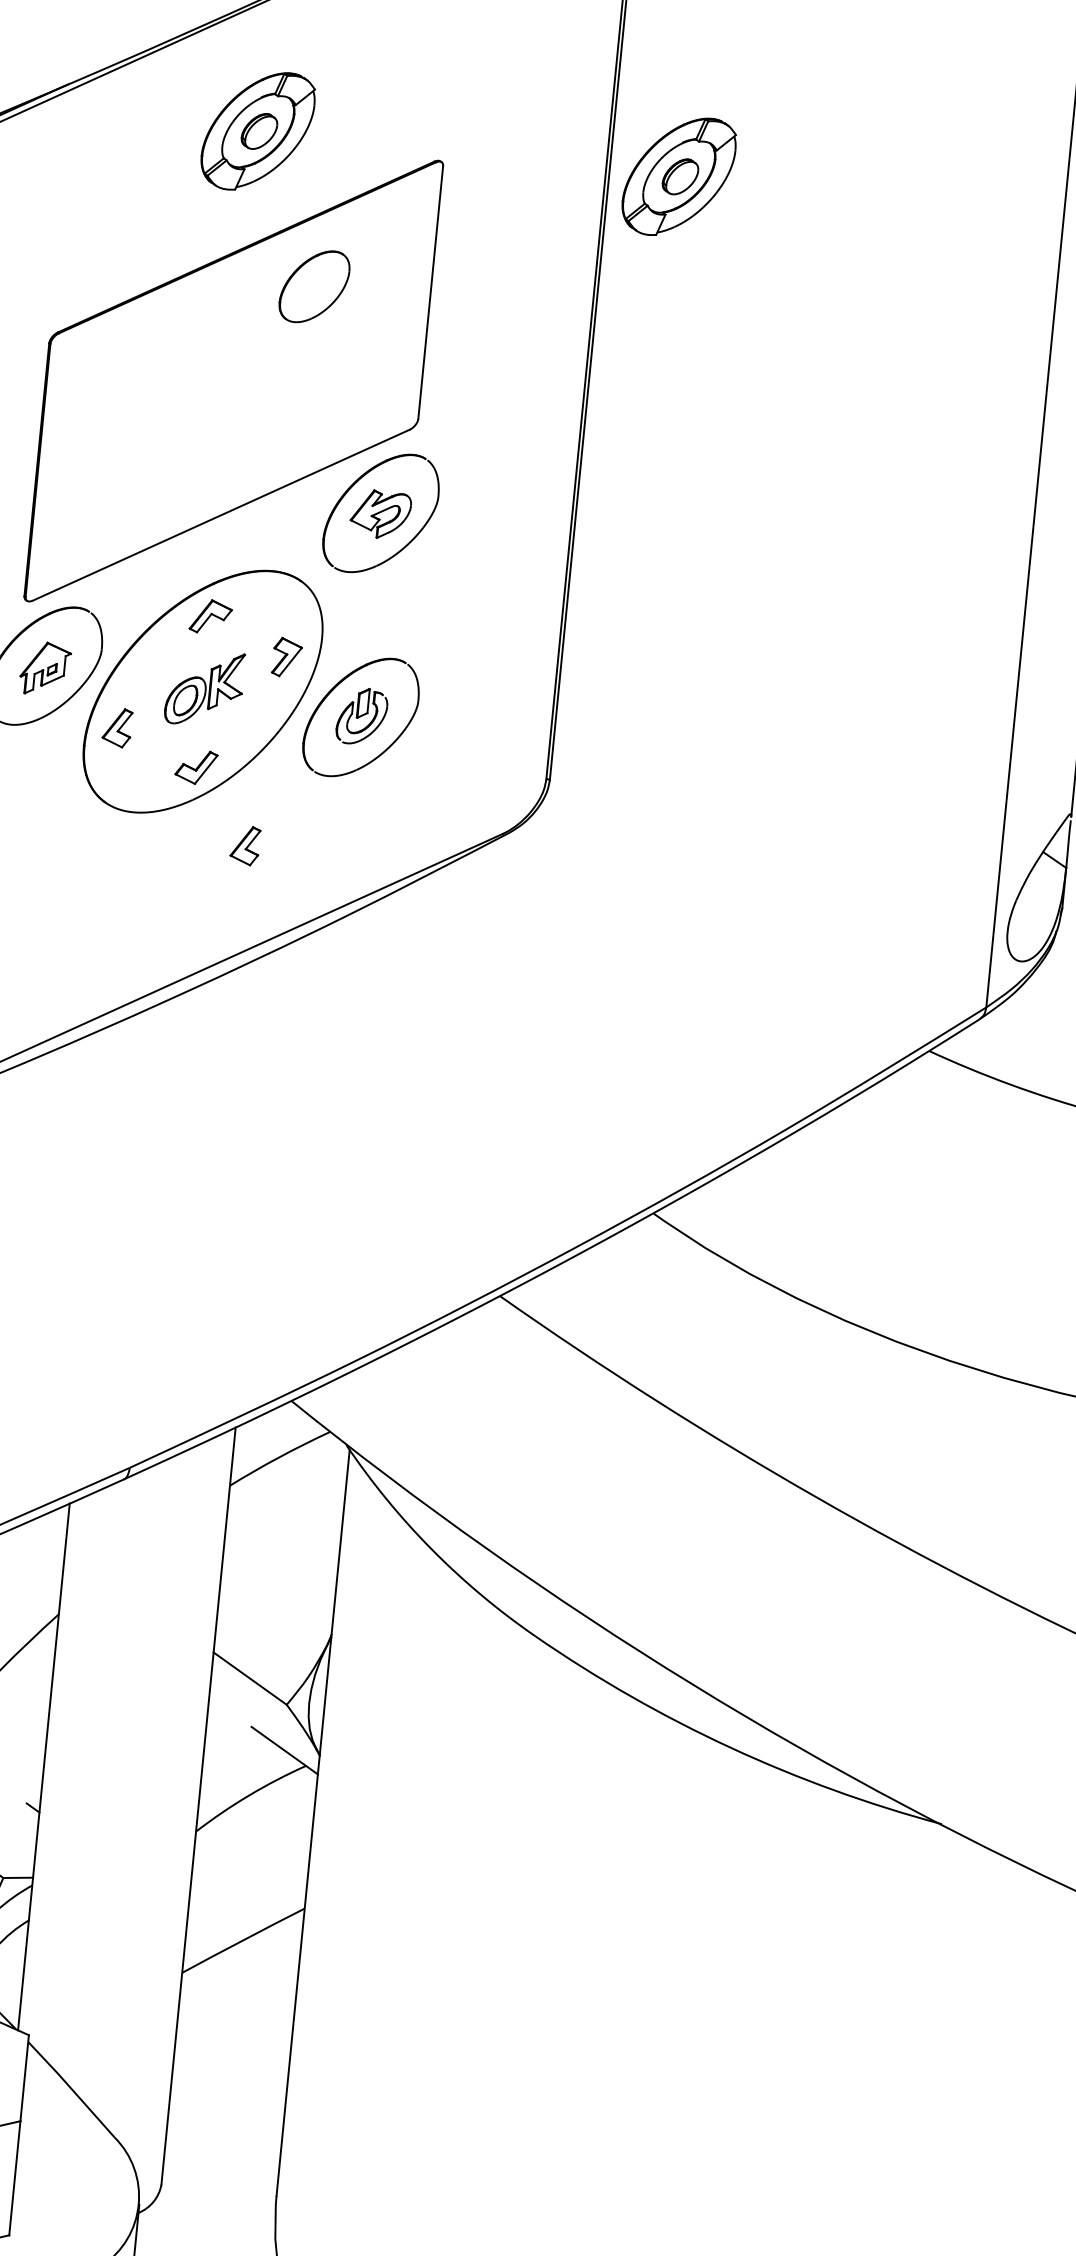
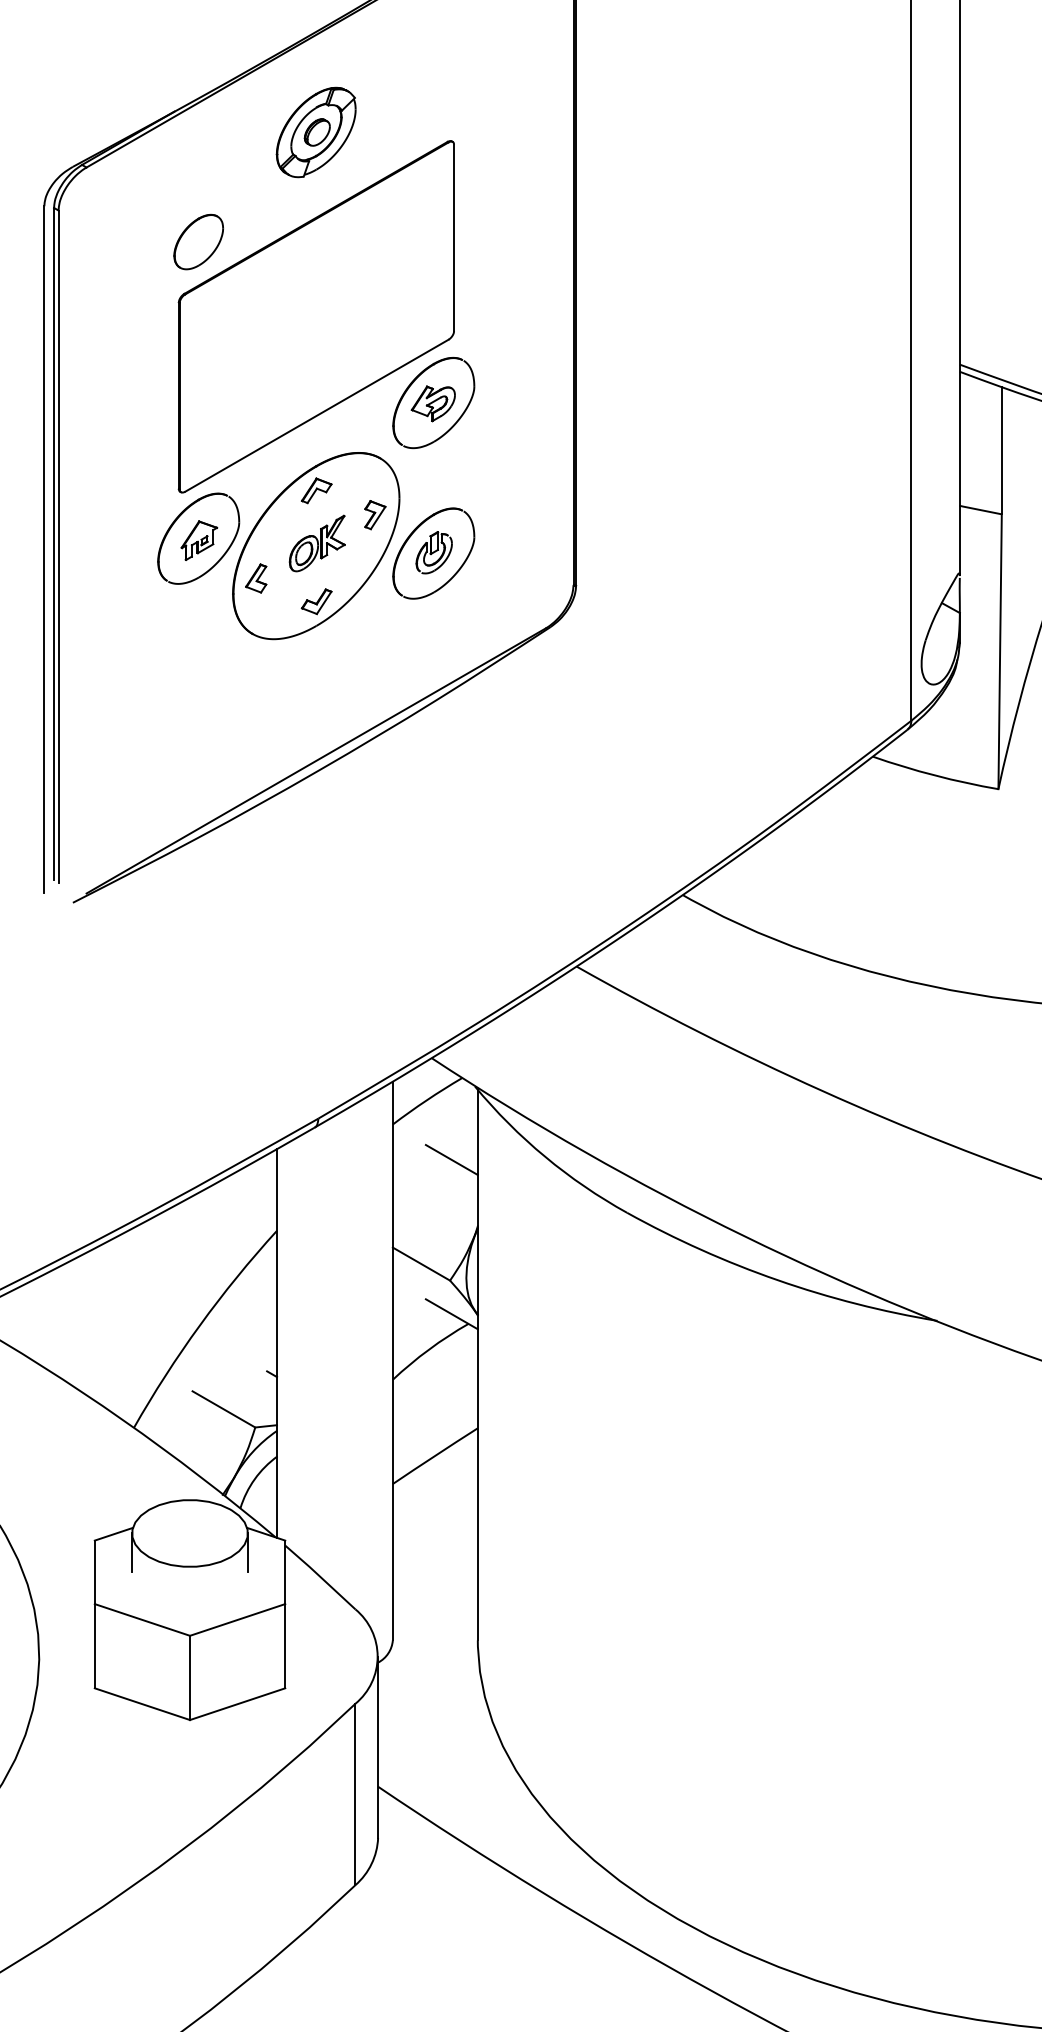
part: (677, 176) -> (626, 135), removed
part: (314, 285) -> (198, 241), moved
part: (245, 845) -> (358, 655), removed
line: (304, 1540) -> (451, 1159), added

